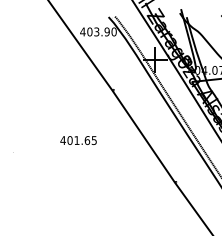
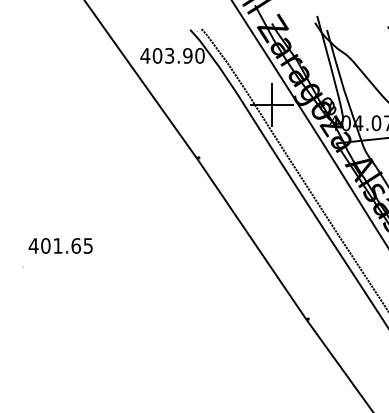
text: (78, 140) -> (60, 245), moved

